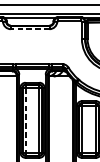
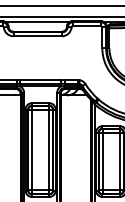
line: (29, 29) -> (37, 36), dashed -> solid
line: (25, 120) -> (32, 150), dashed -> solid

